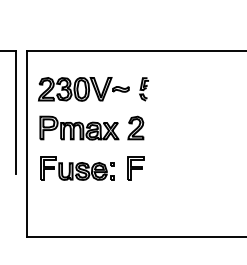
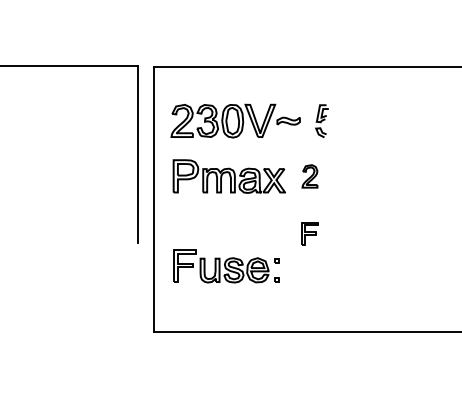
part: (135, 128) -> (309, 176), size x0.7
part: (77, 168) -> (226, 266), moved
part: (135, 168) -> (309, 233), size x0.7

